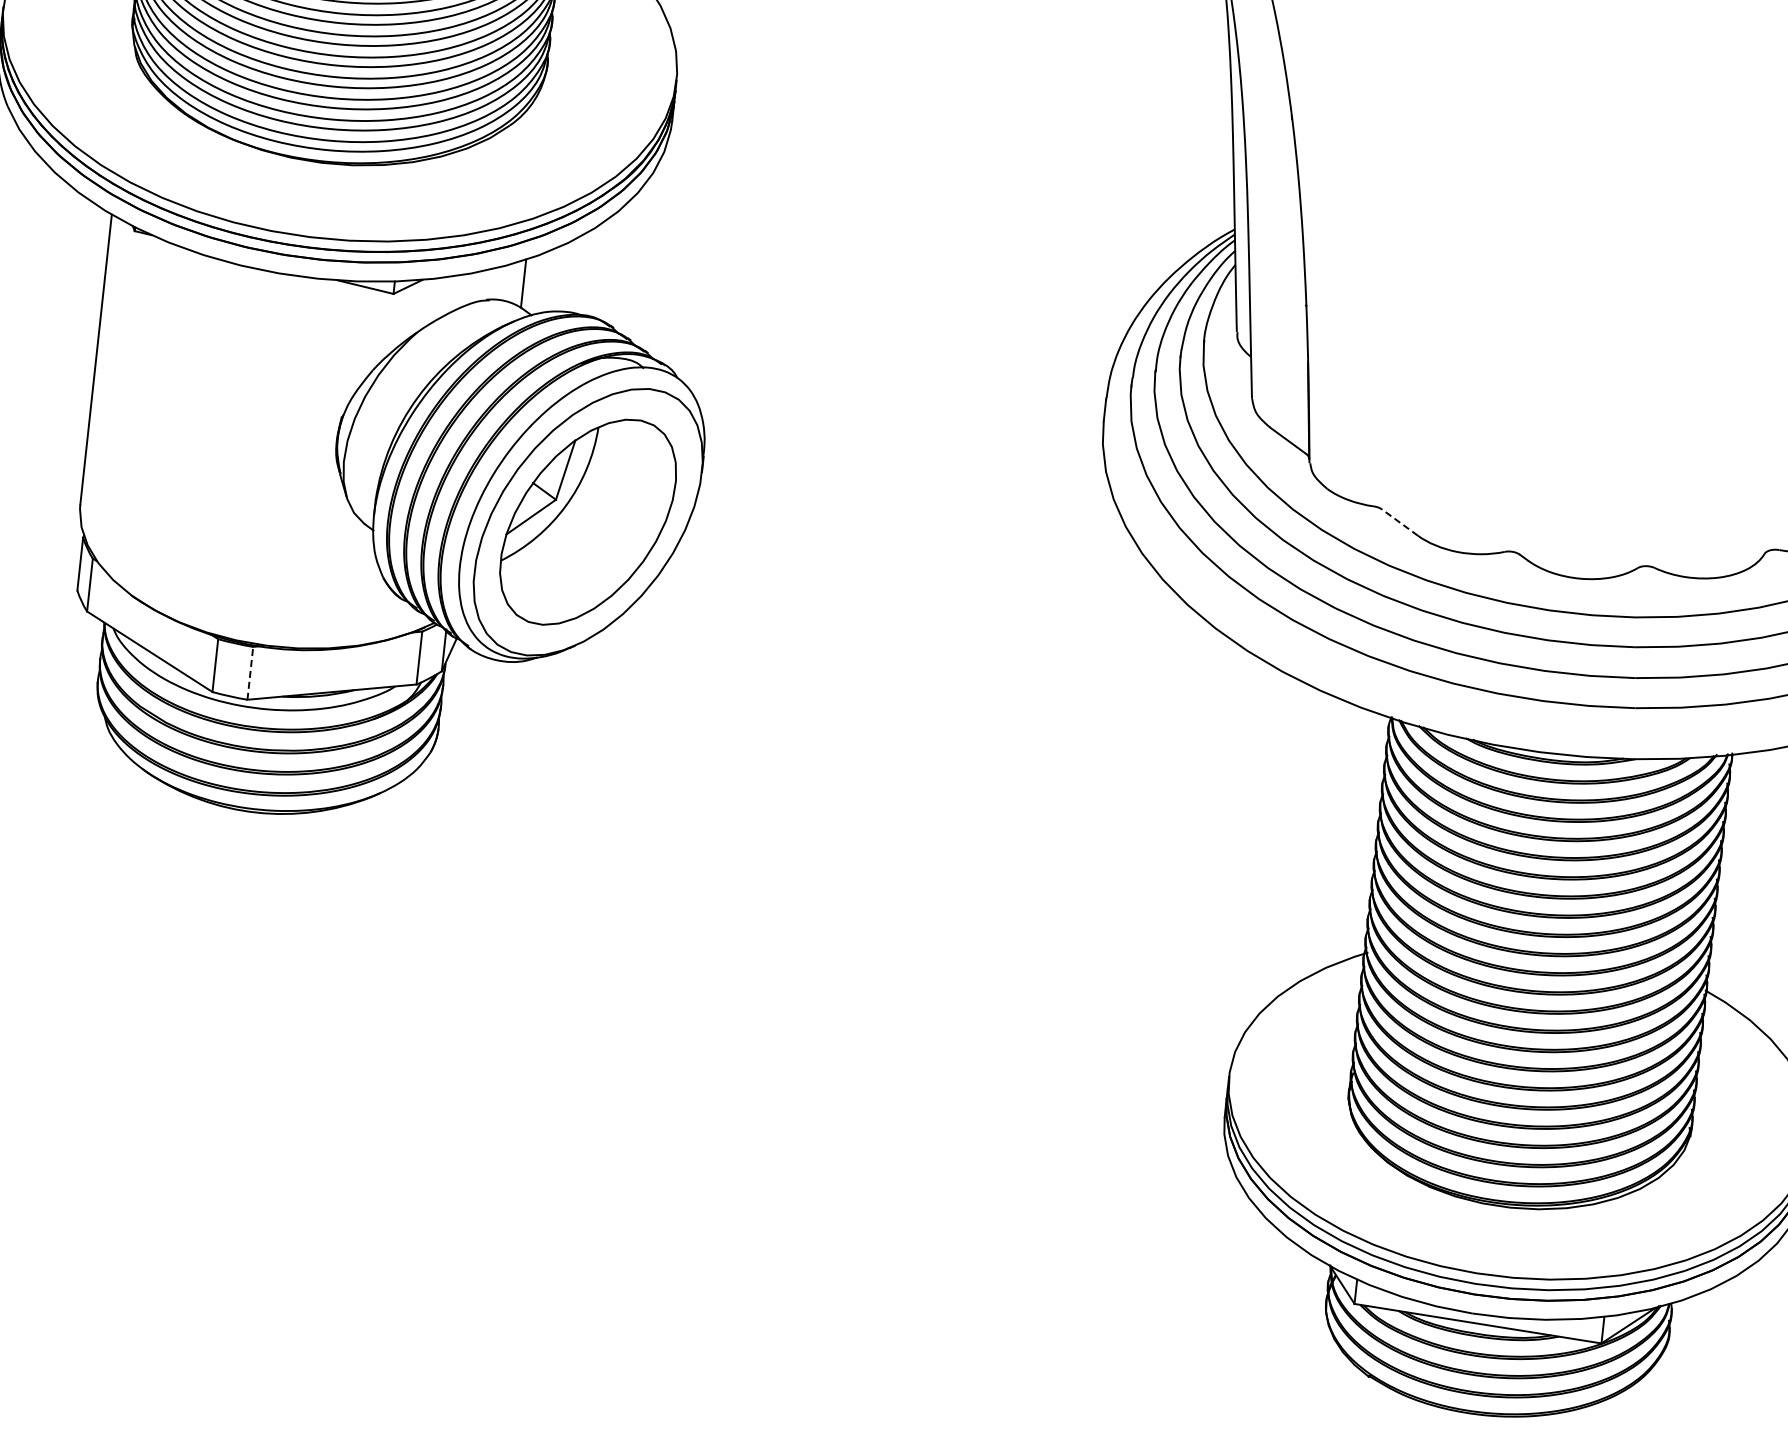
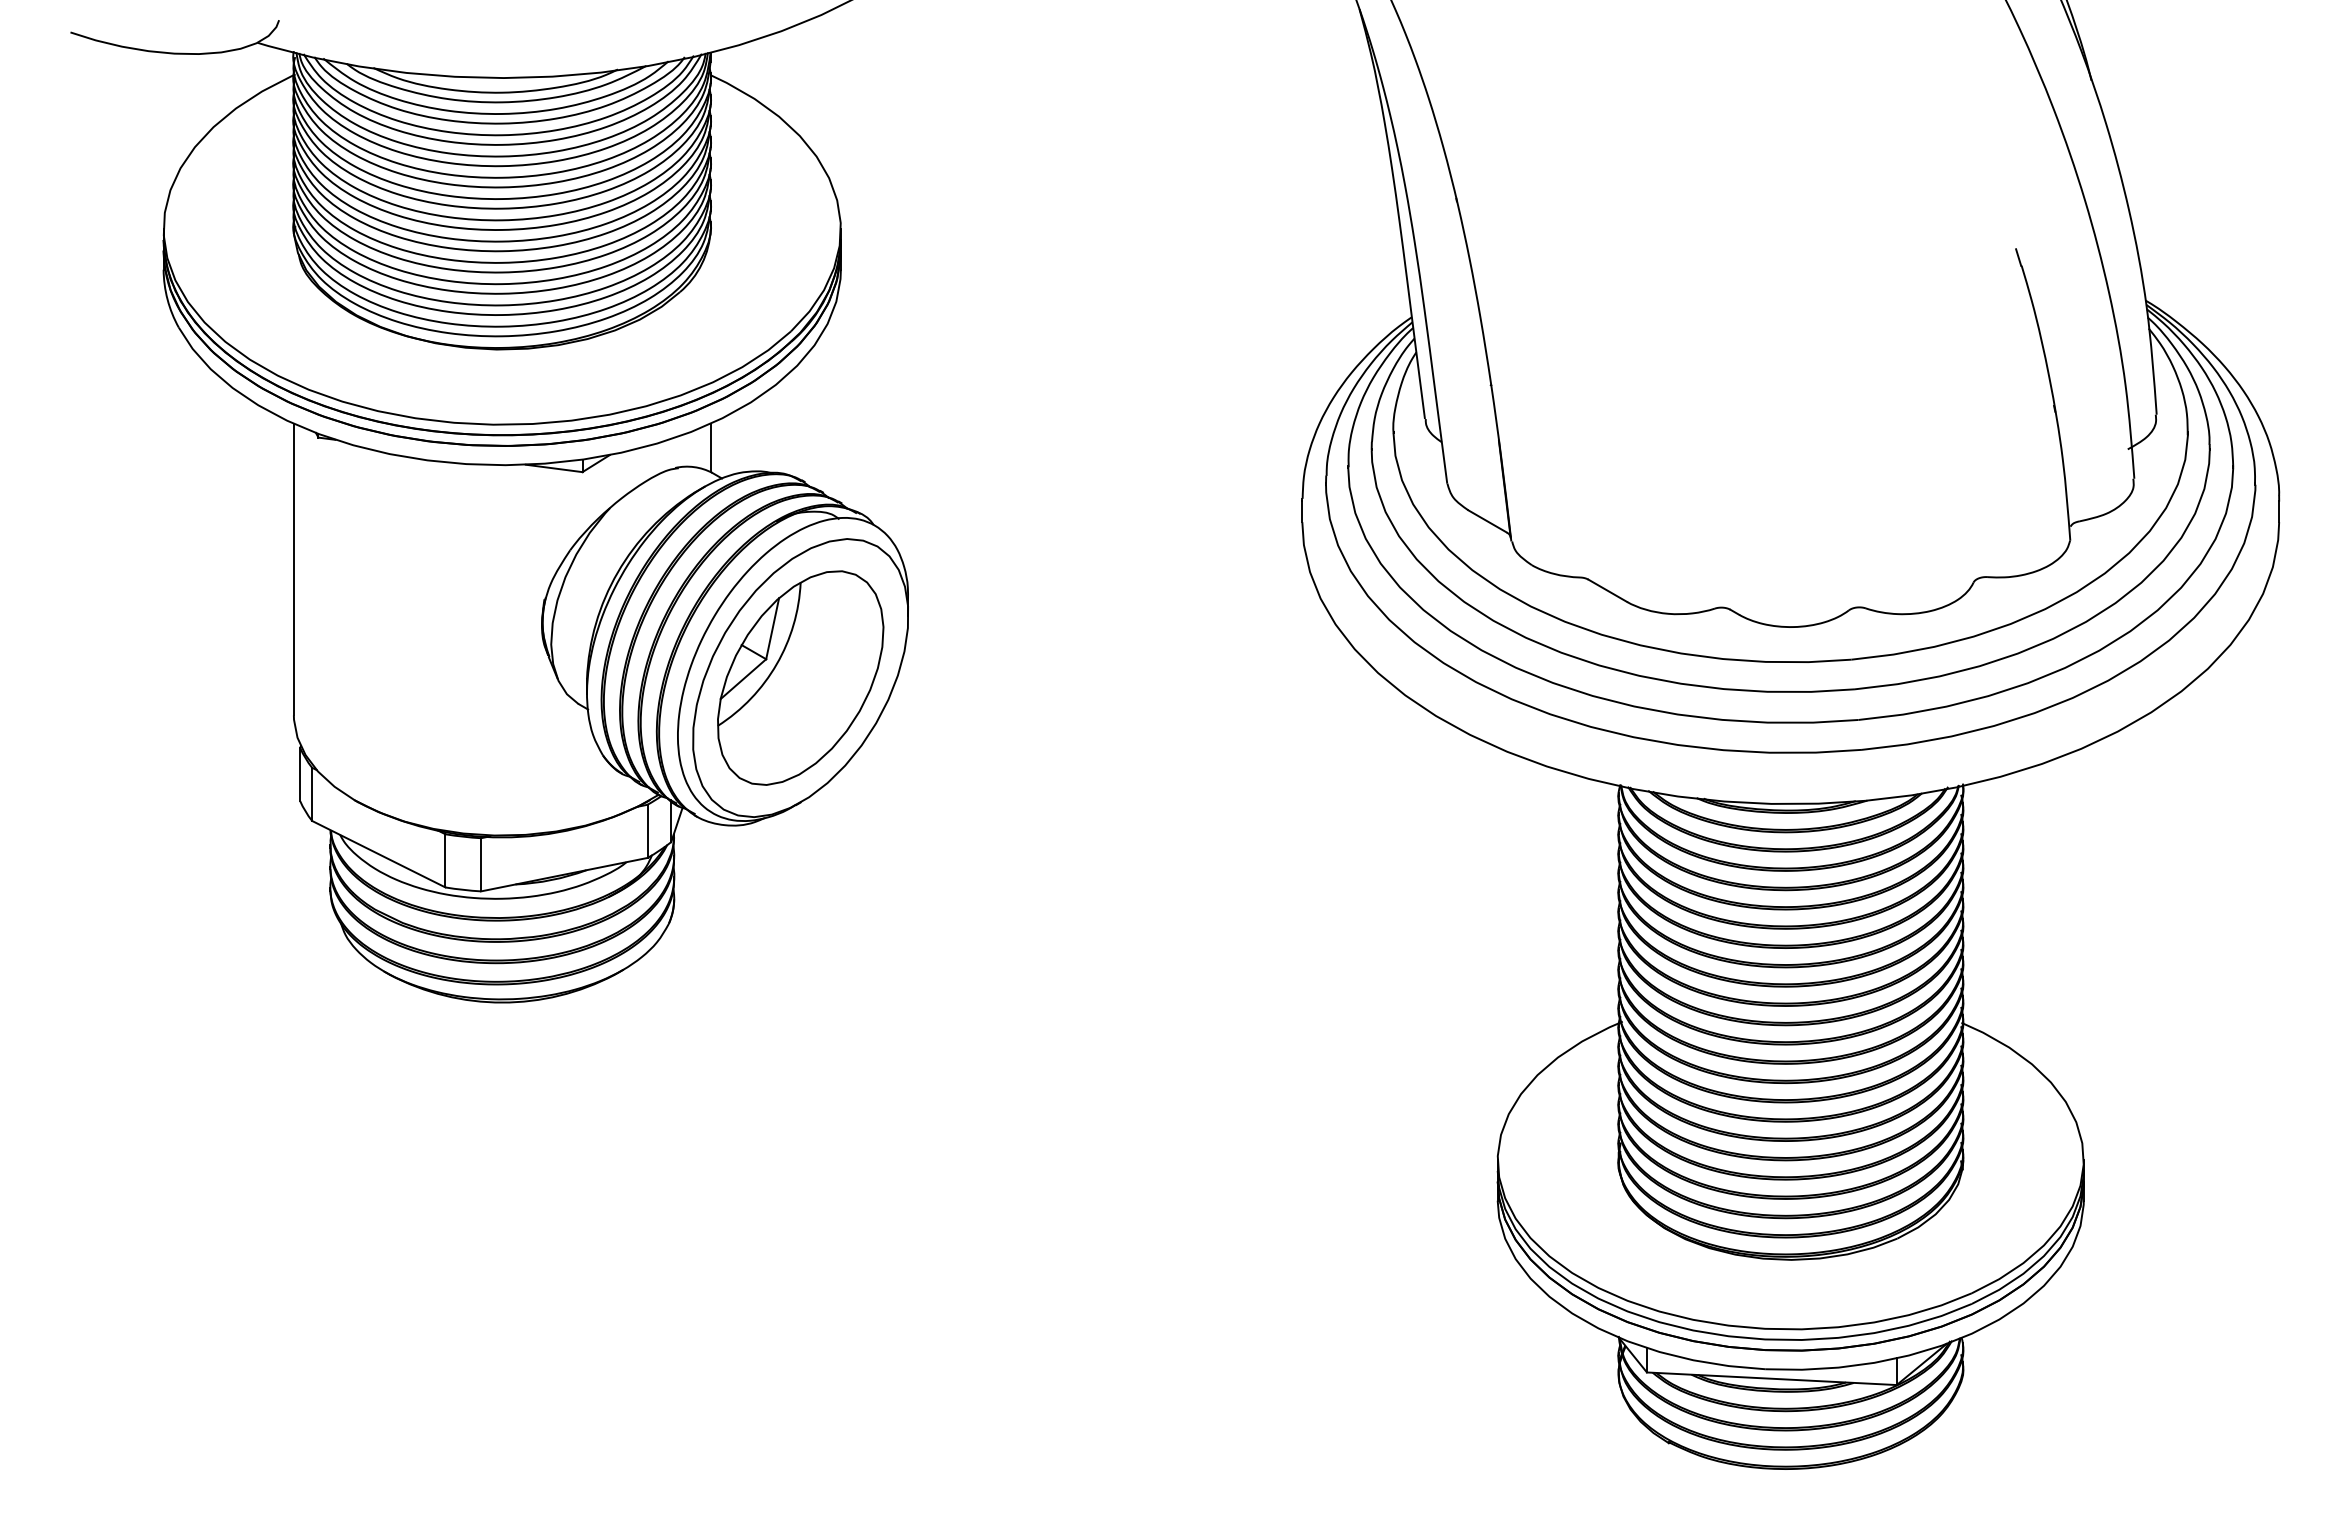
line: (1399, 522) -> (1607, 590), dashed -> solid
line: (250, 673) -> (481, 864), dashed -> solid

